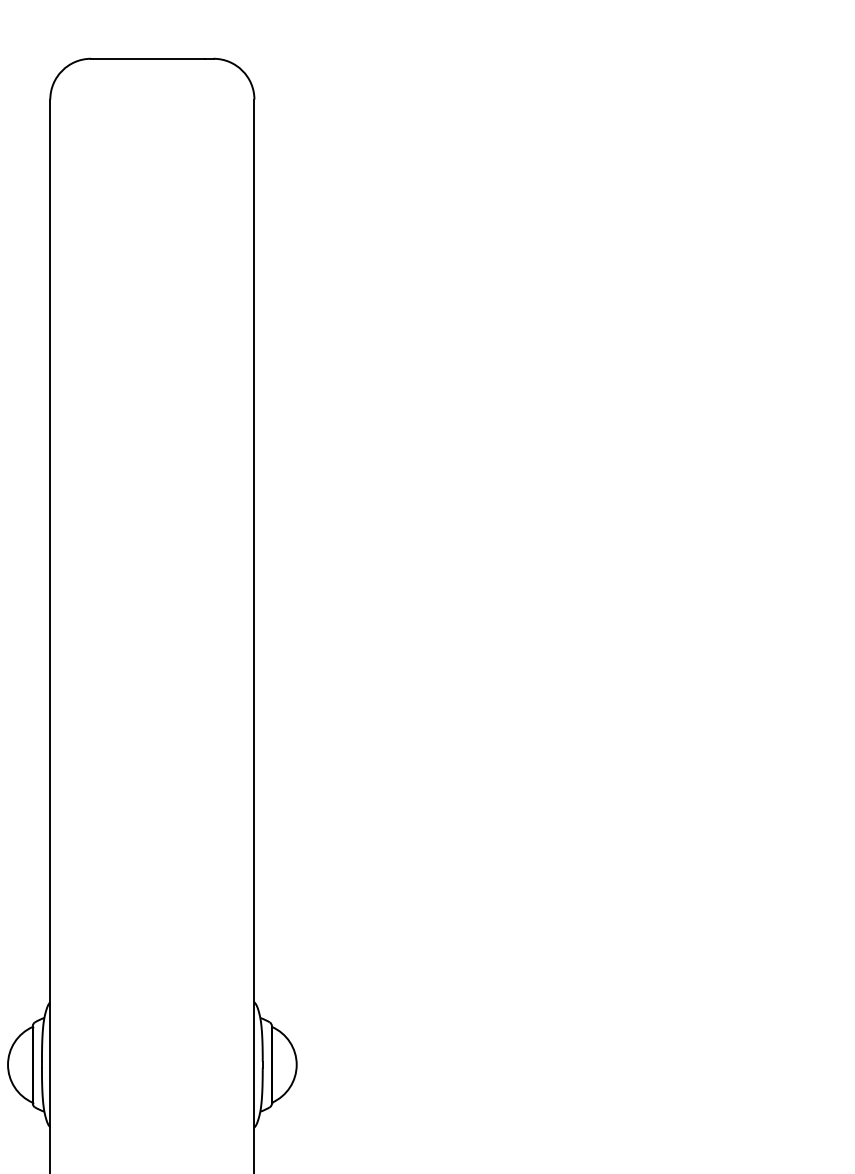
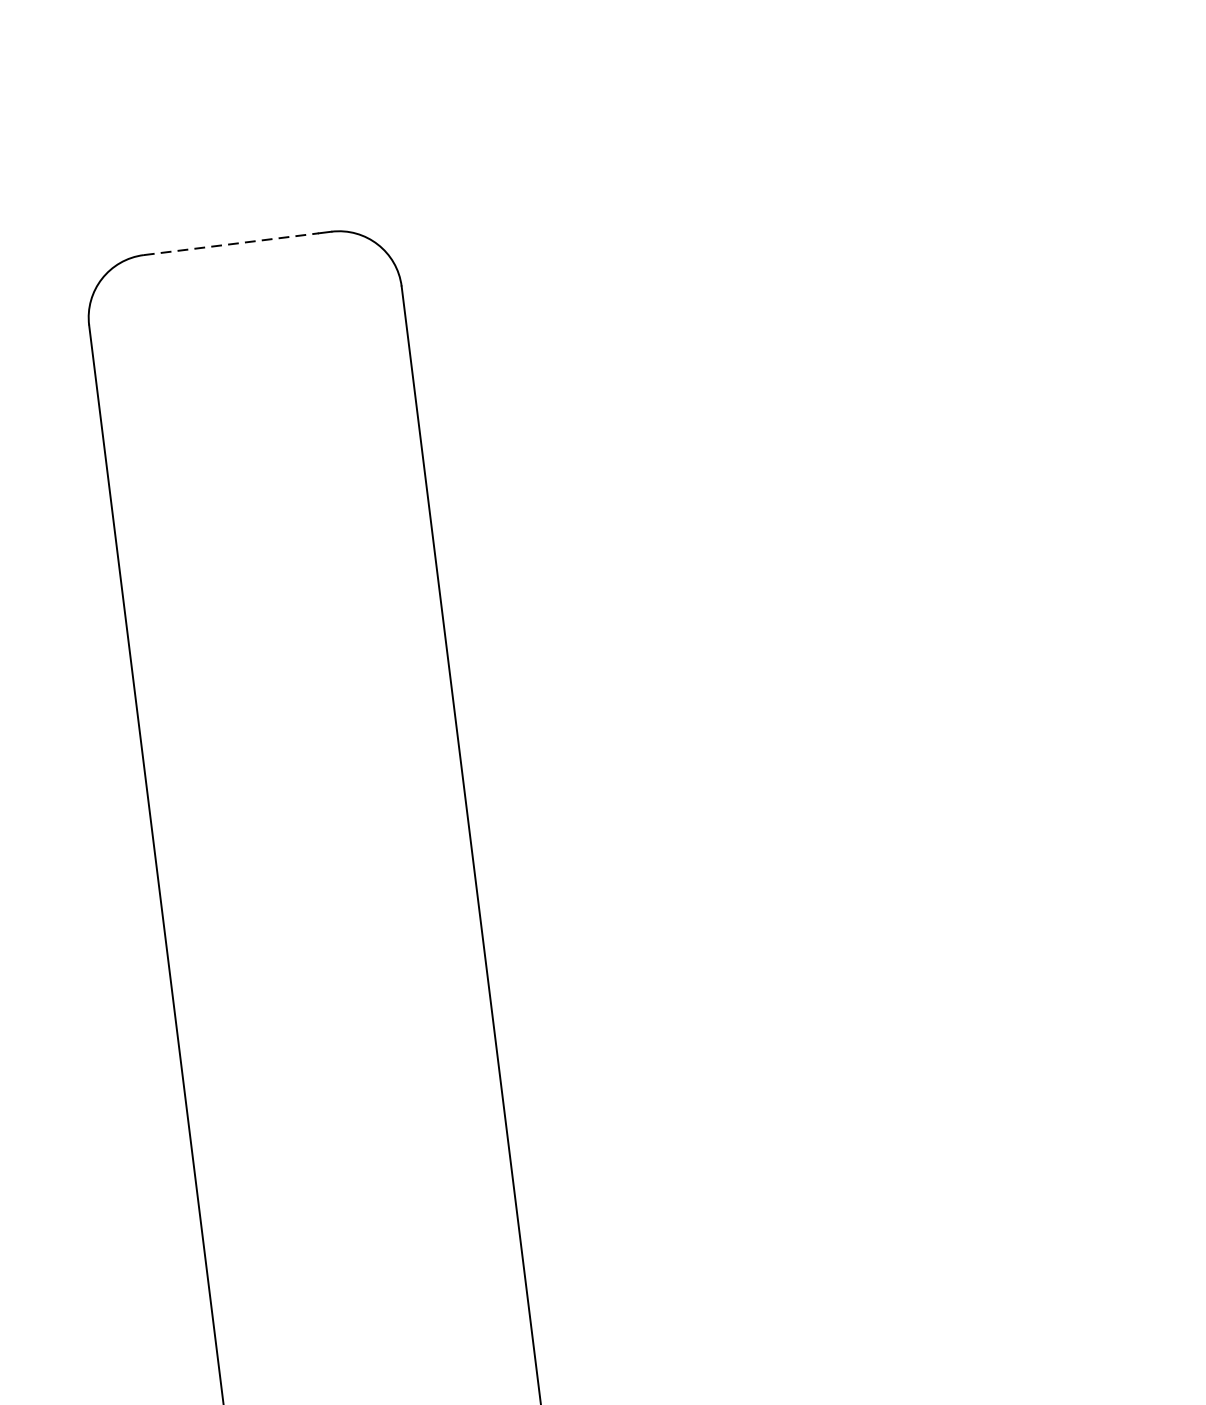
line: (148, 58) -> (231, 243), solid -> dashed

